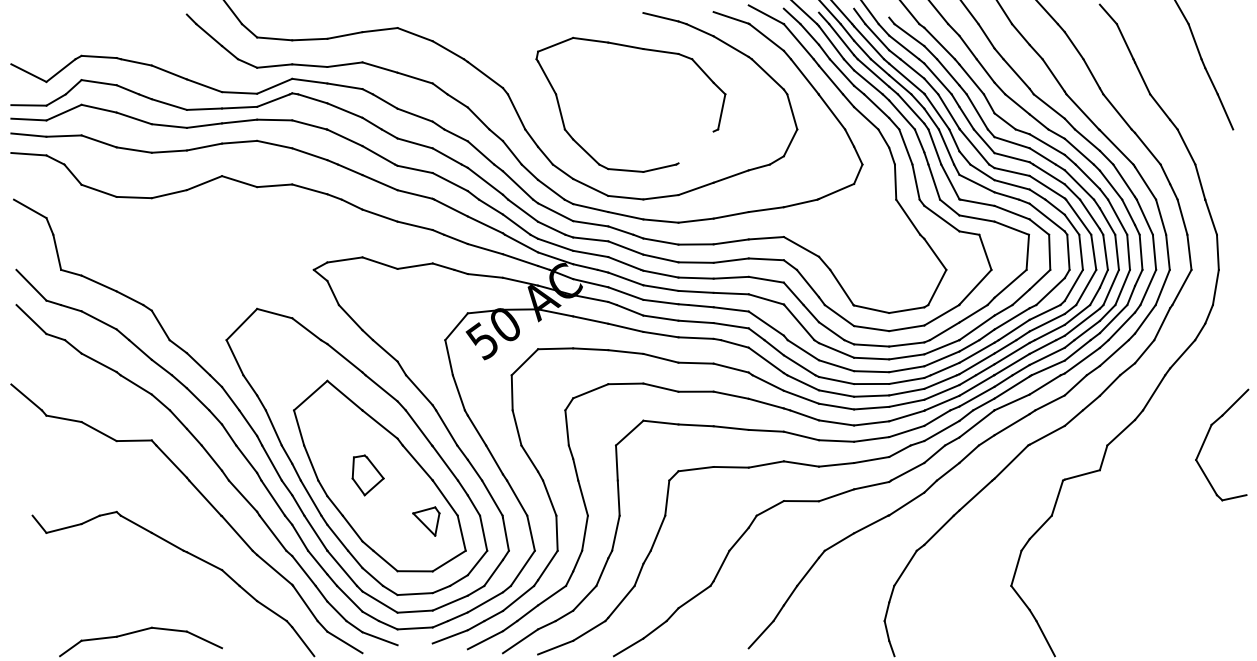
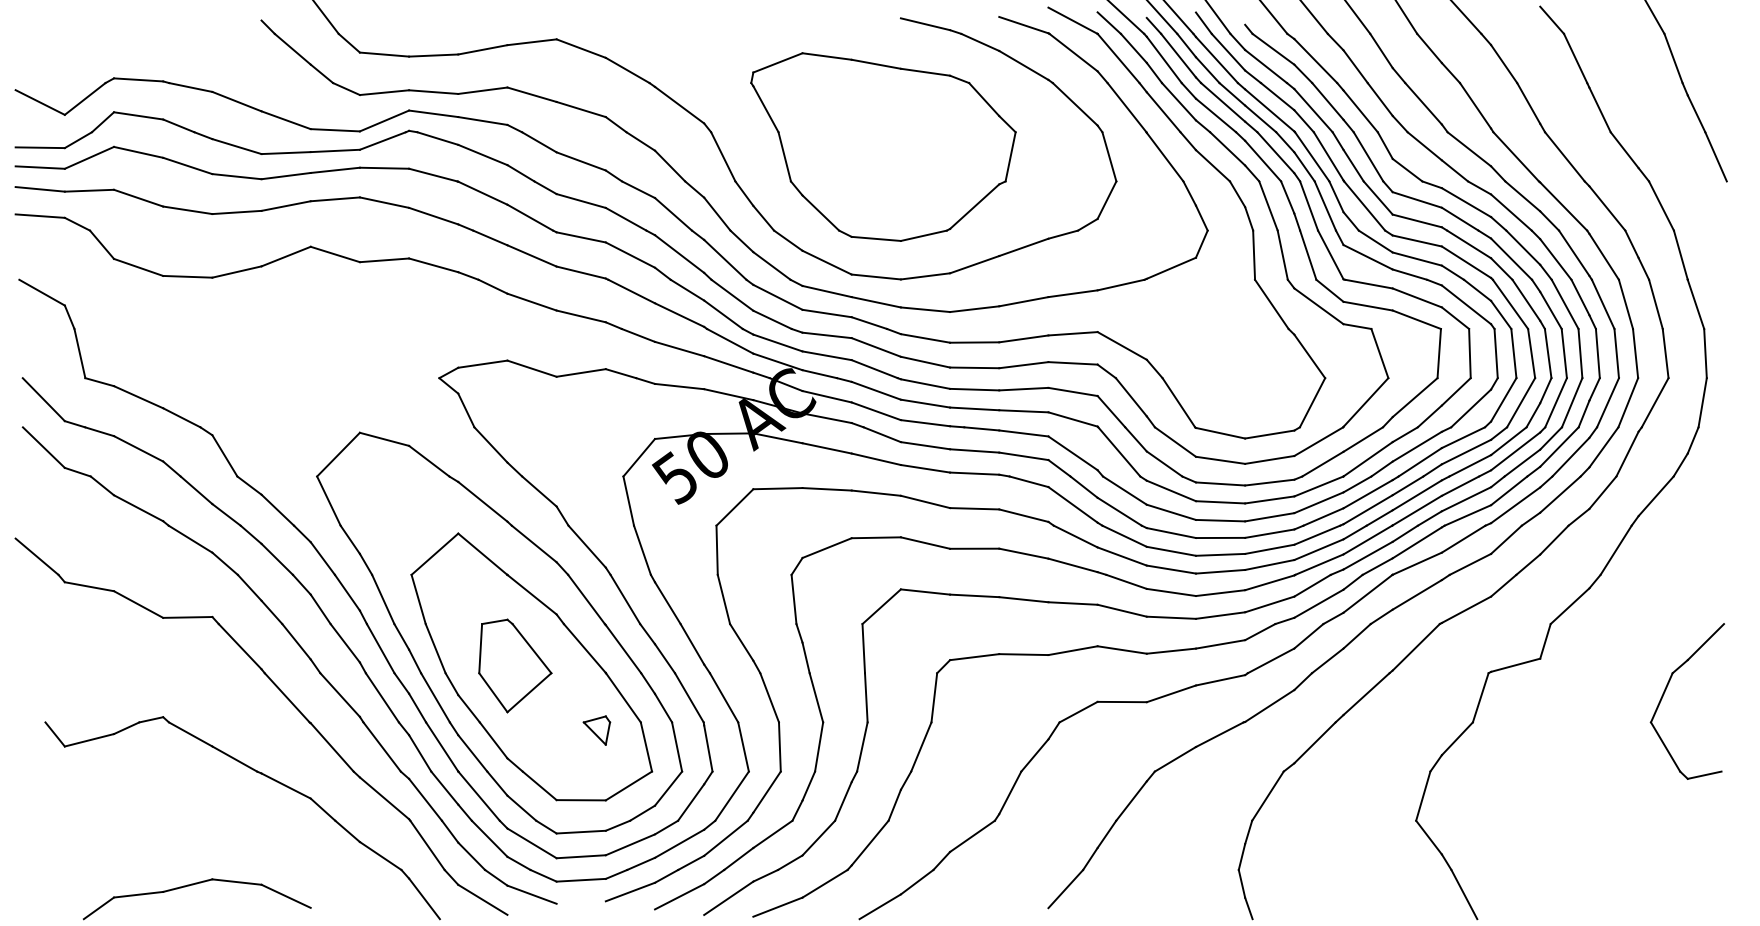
line: (695, 147) -> (974, 206), added
part: (1206, 438) -> (1665, 692), moved
part: (368, 475) -> (515, 665), size x1.67
part: (426, 521) -> (596, 730), size x0.71

